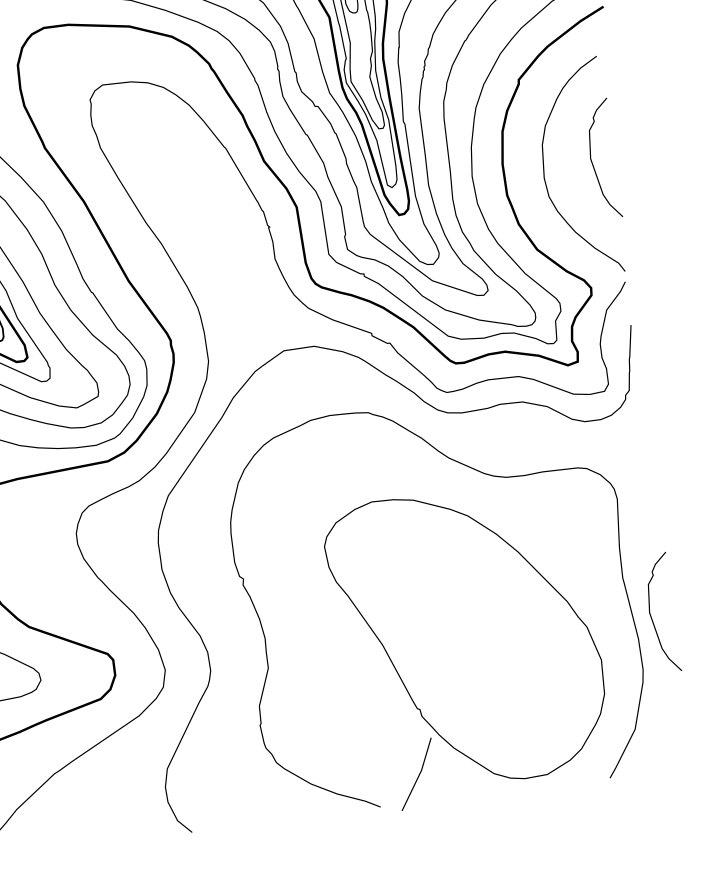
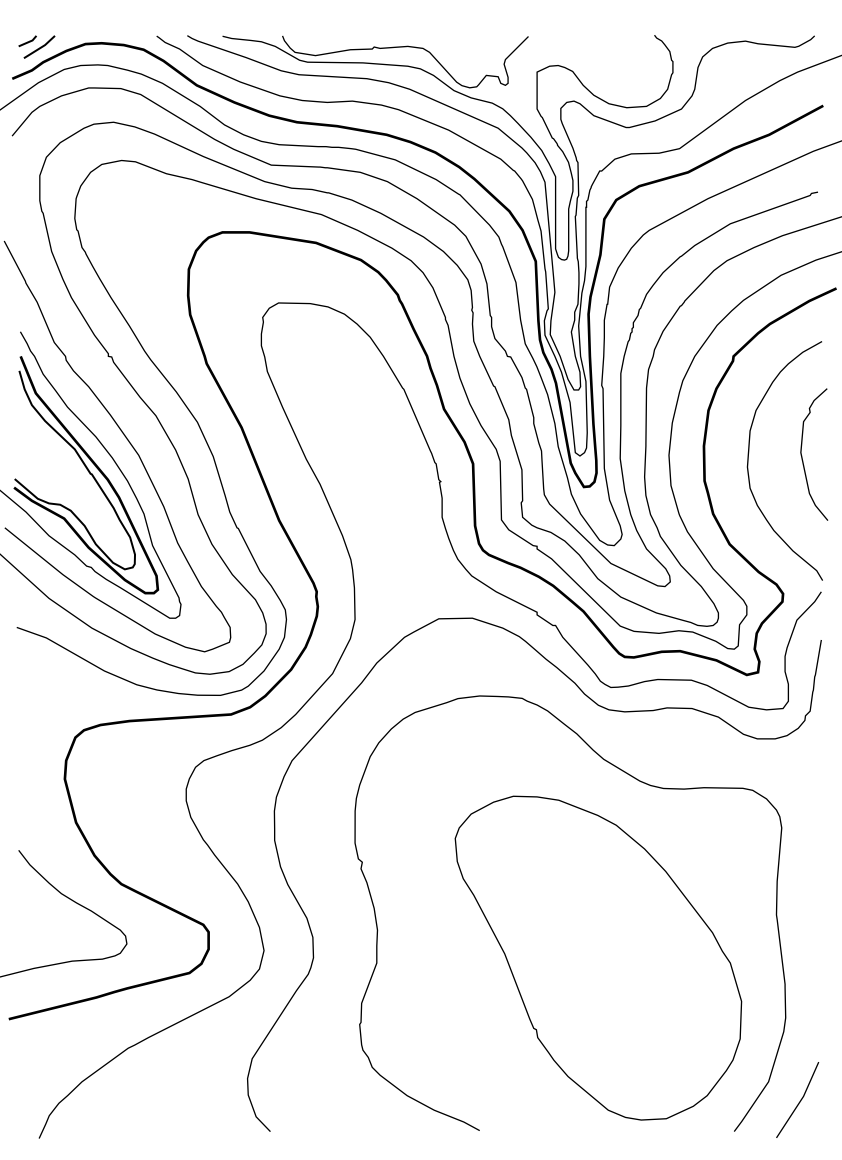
curve: (651, 615) -> (802, 959), removed
line: (418, 775) -> (799, 1101), moved

